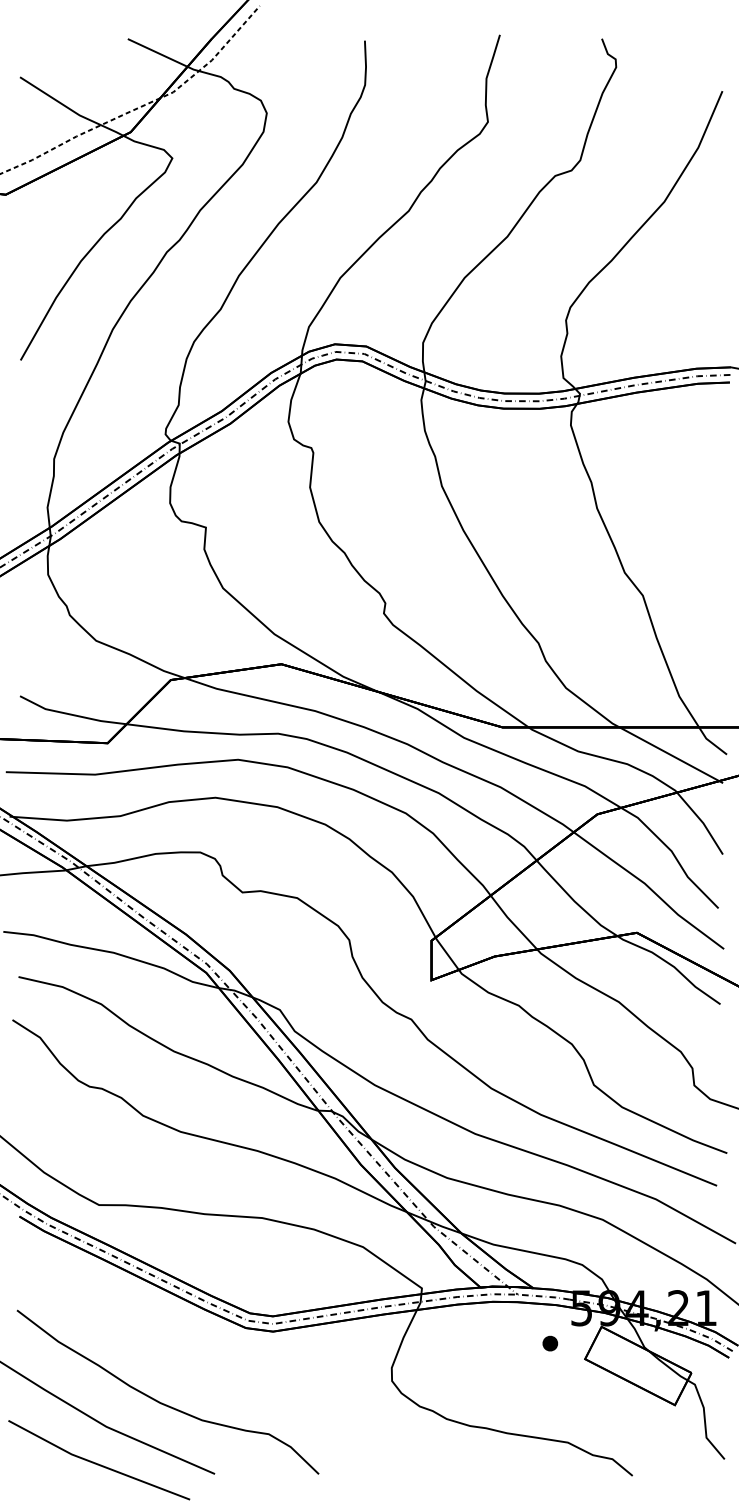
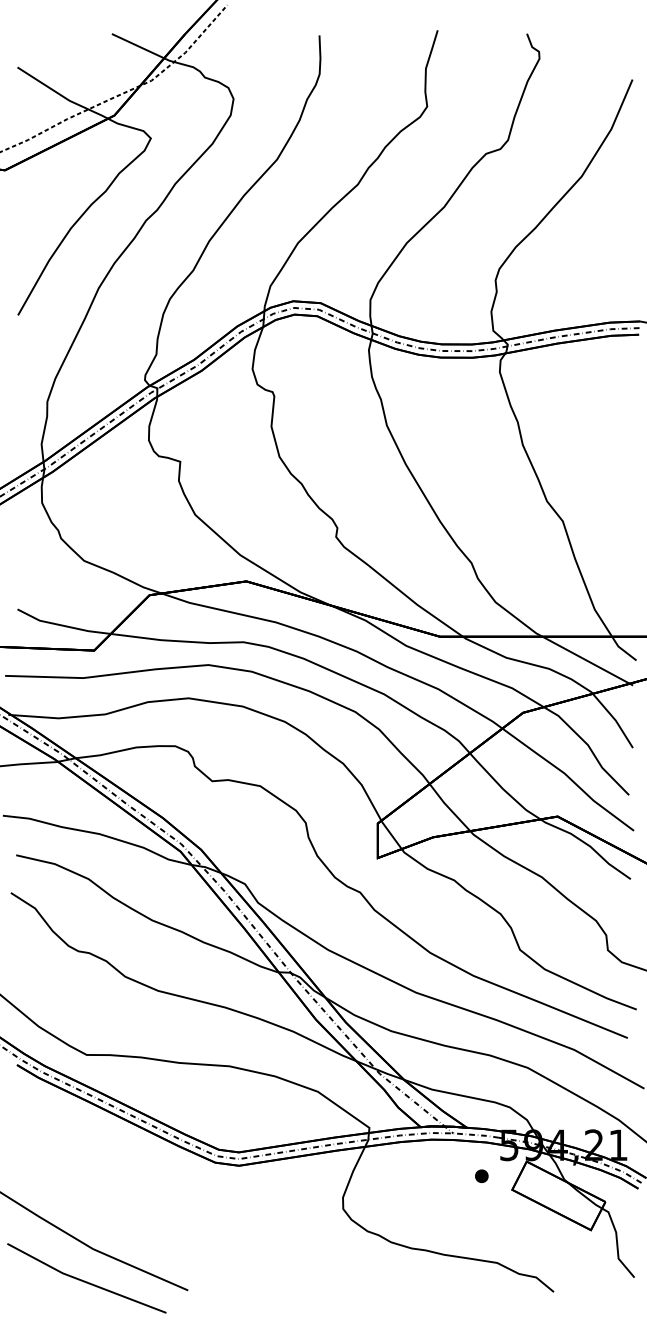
curve: (162, 1402) -> (142, 1227), removed

